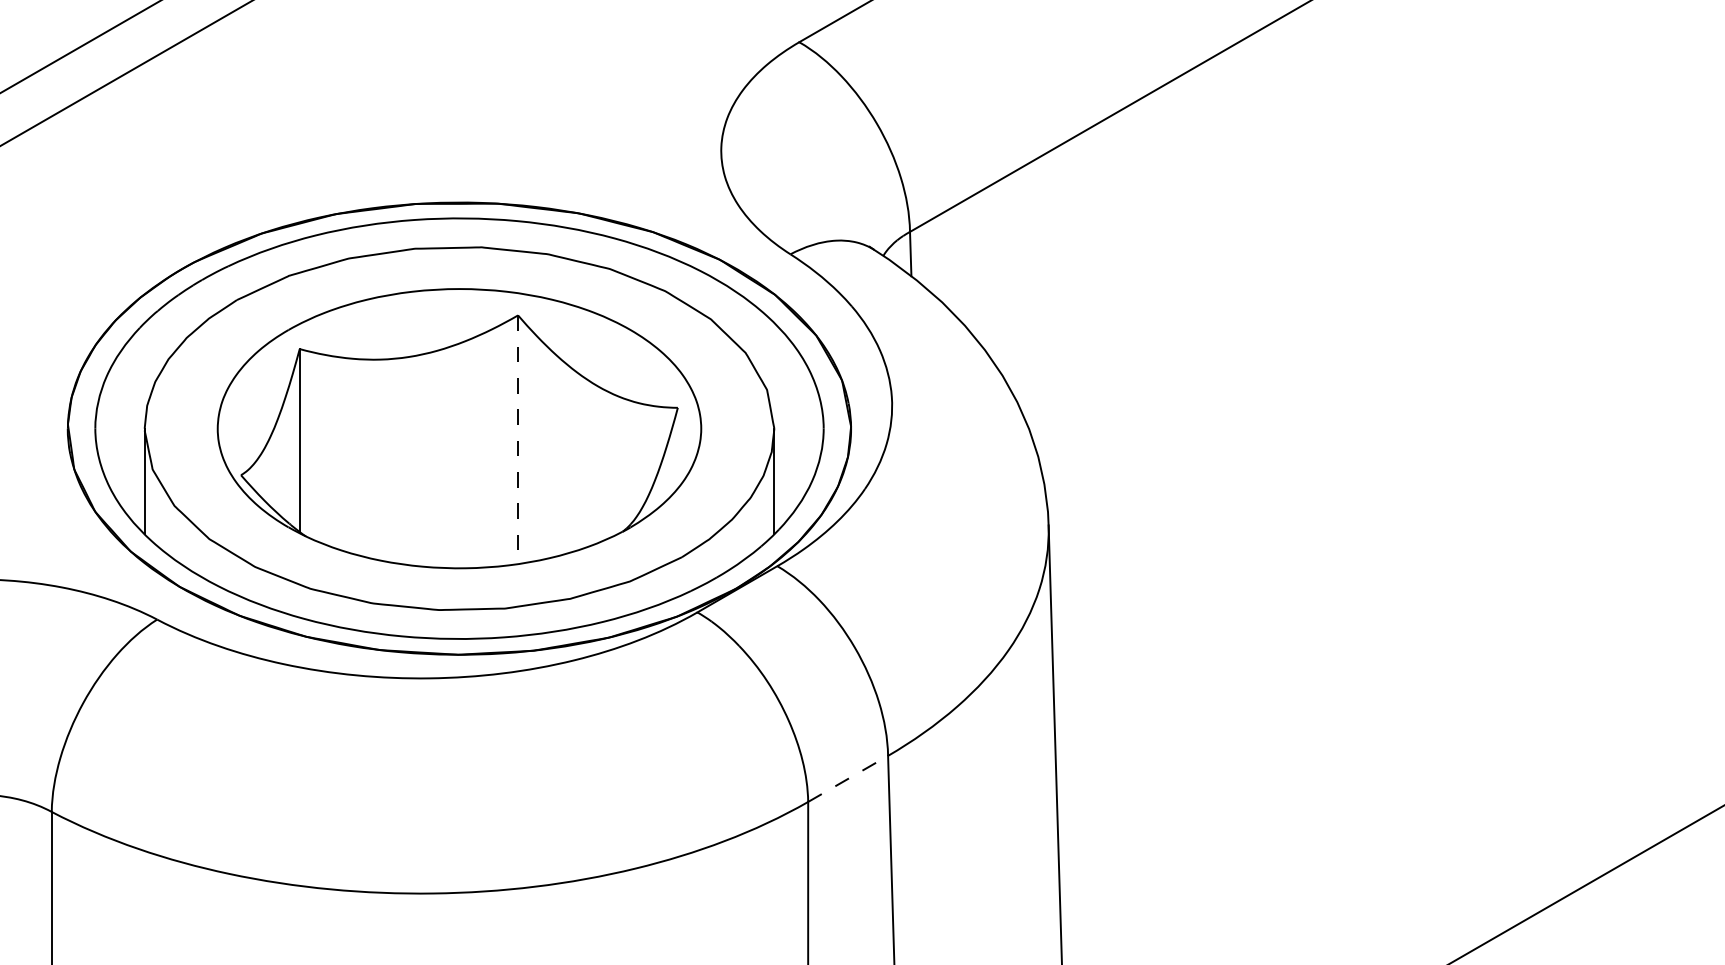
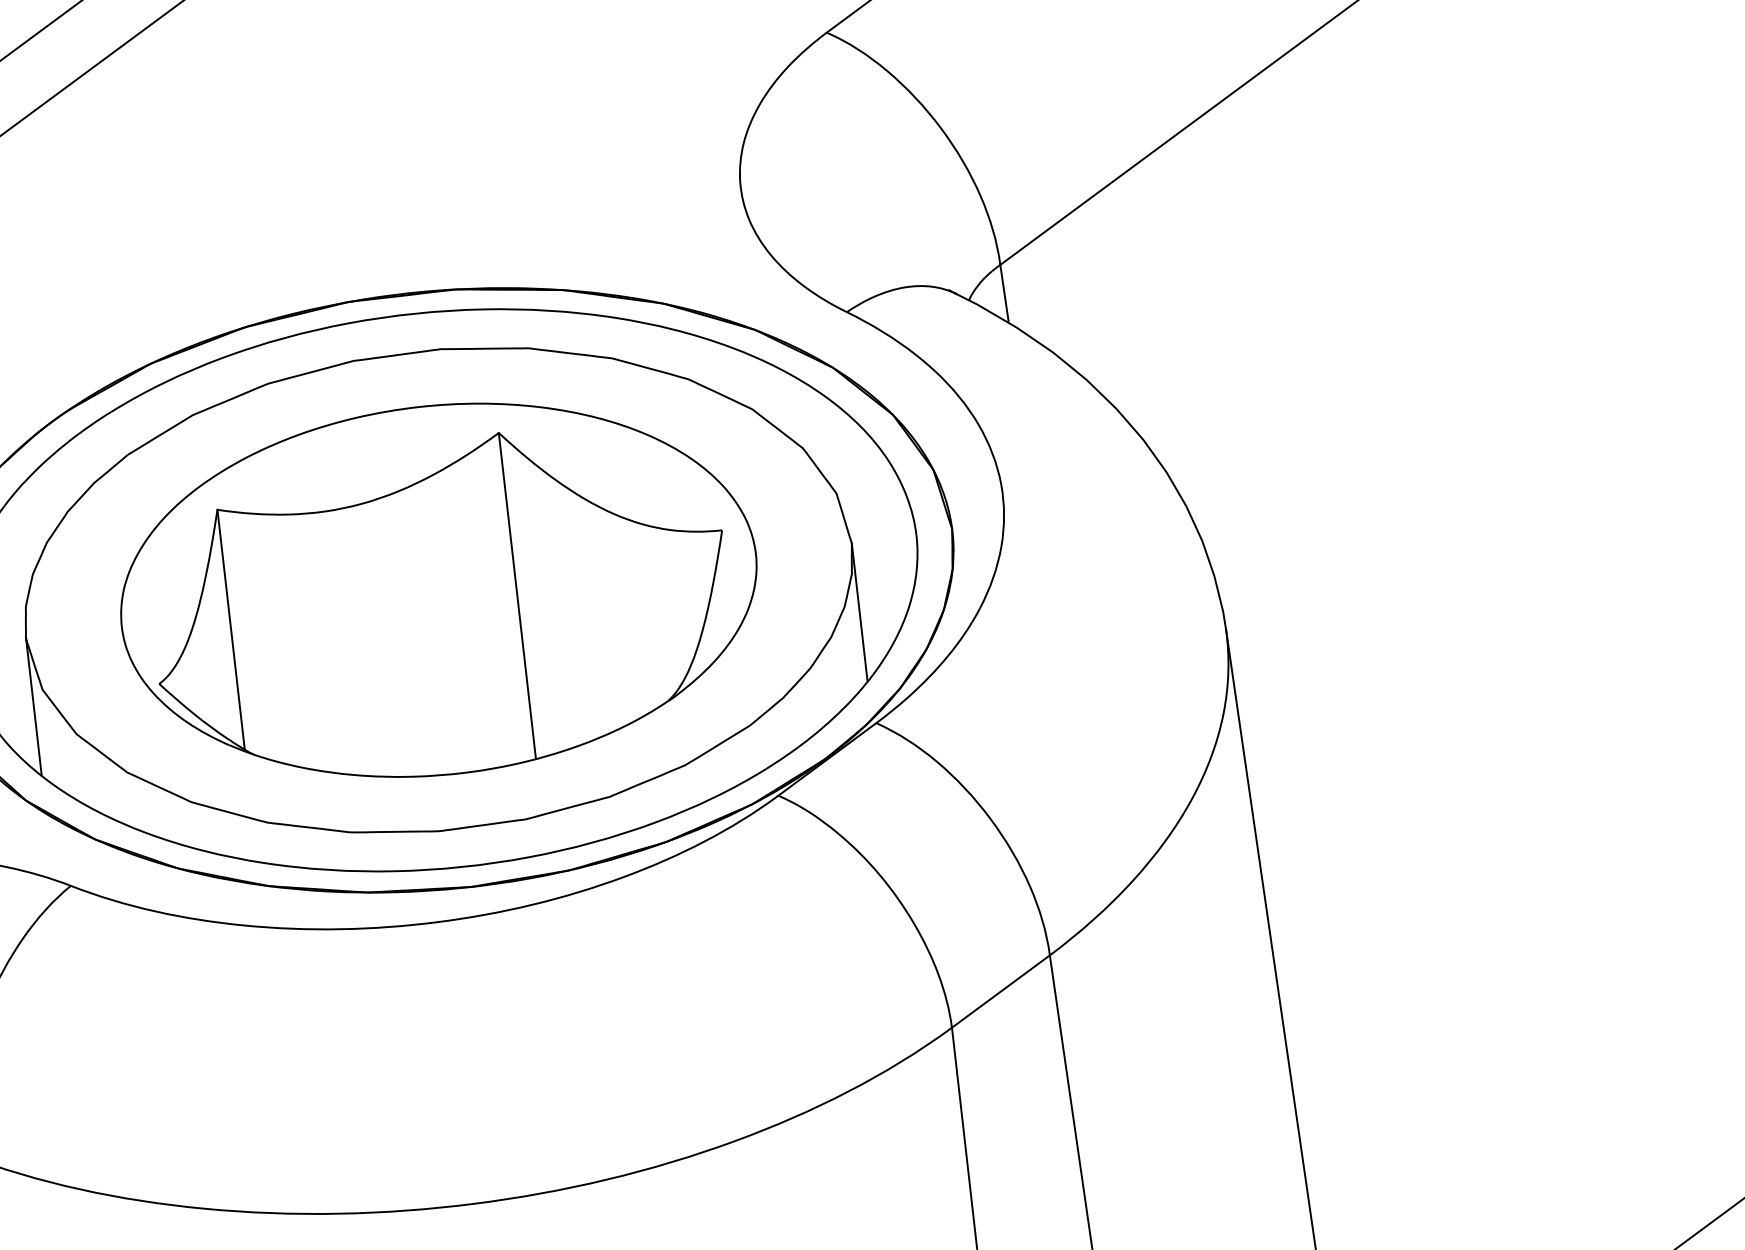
line: (518, 440) -> (518, 596), dashed -> solid
line: (848, 778) -> (1001, 990), dashed -> solid

